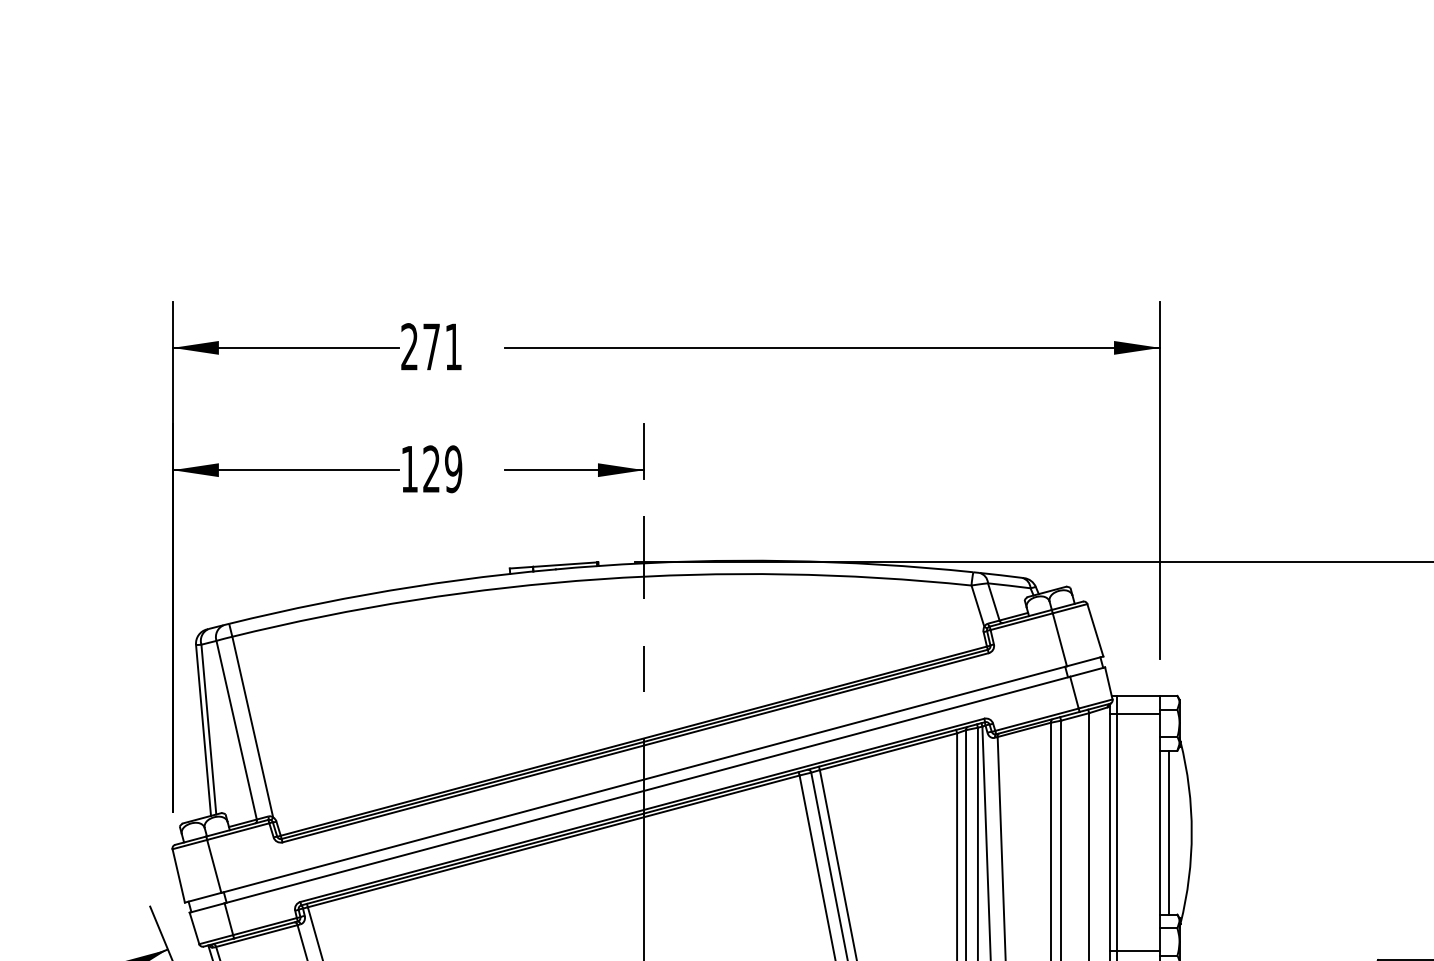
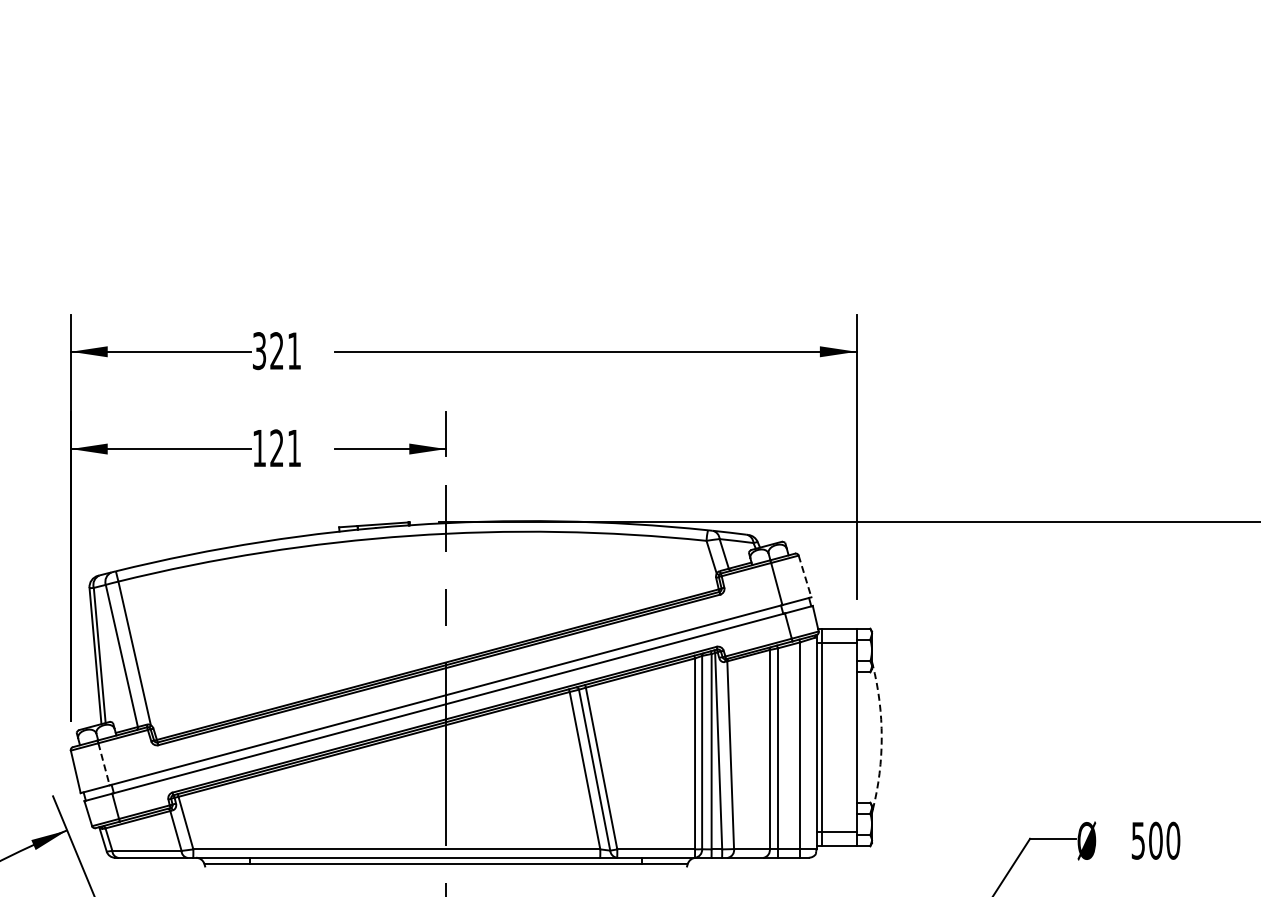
text: (419, 347) -> (267, 351), 271 -> 321
text: (453, 469) -> (294, 448), 129 -> 121
line: (1095, 630) -> (805, 576), solid -> dashed
line: (1168, 832) -> (863, 737), removed
arc: (1191, 832) -> (881, 737), solid -> dashed
line: (214, 866) -> (104, 764), solid -> dashed

